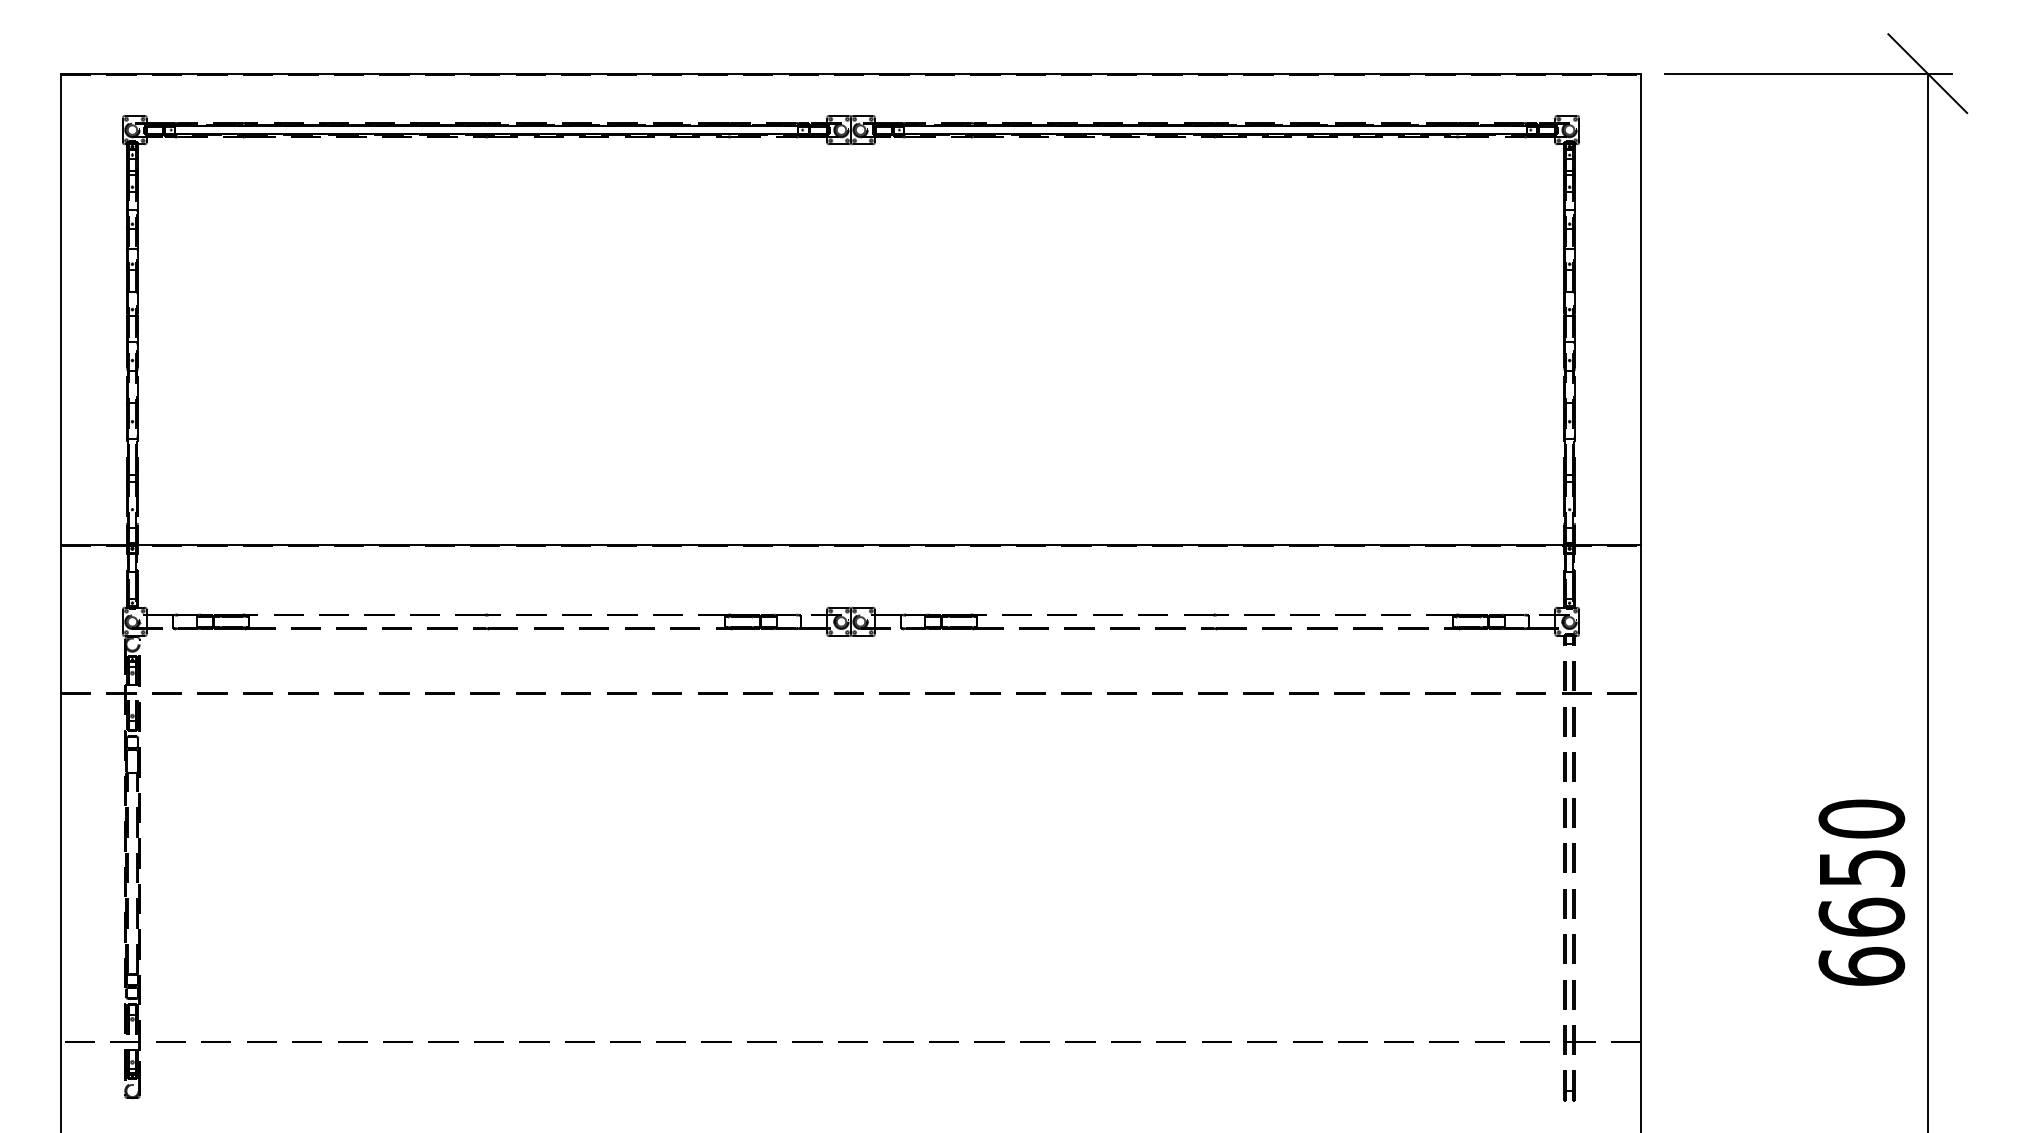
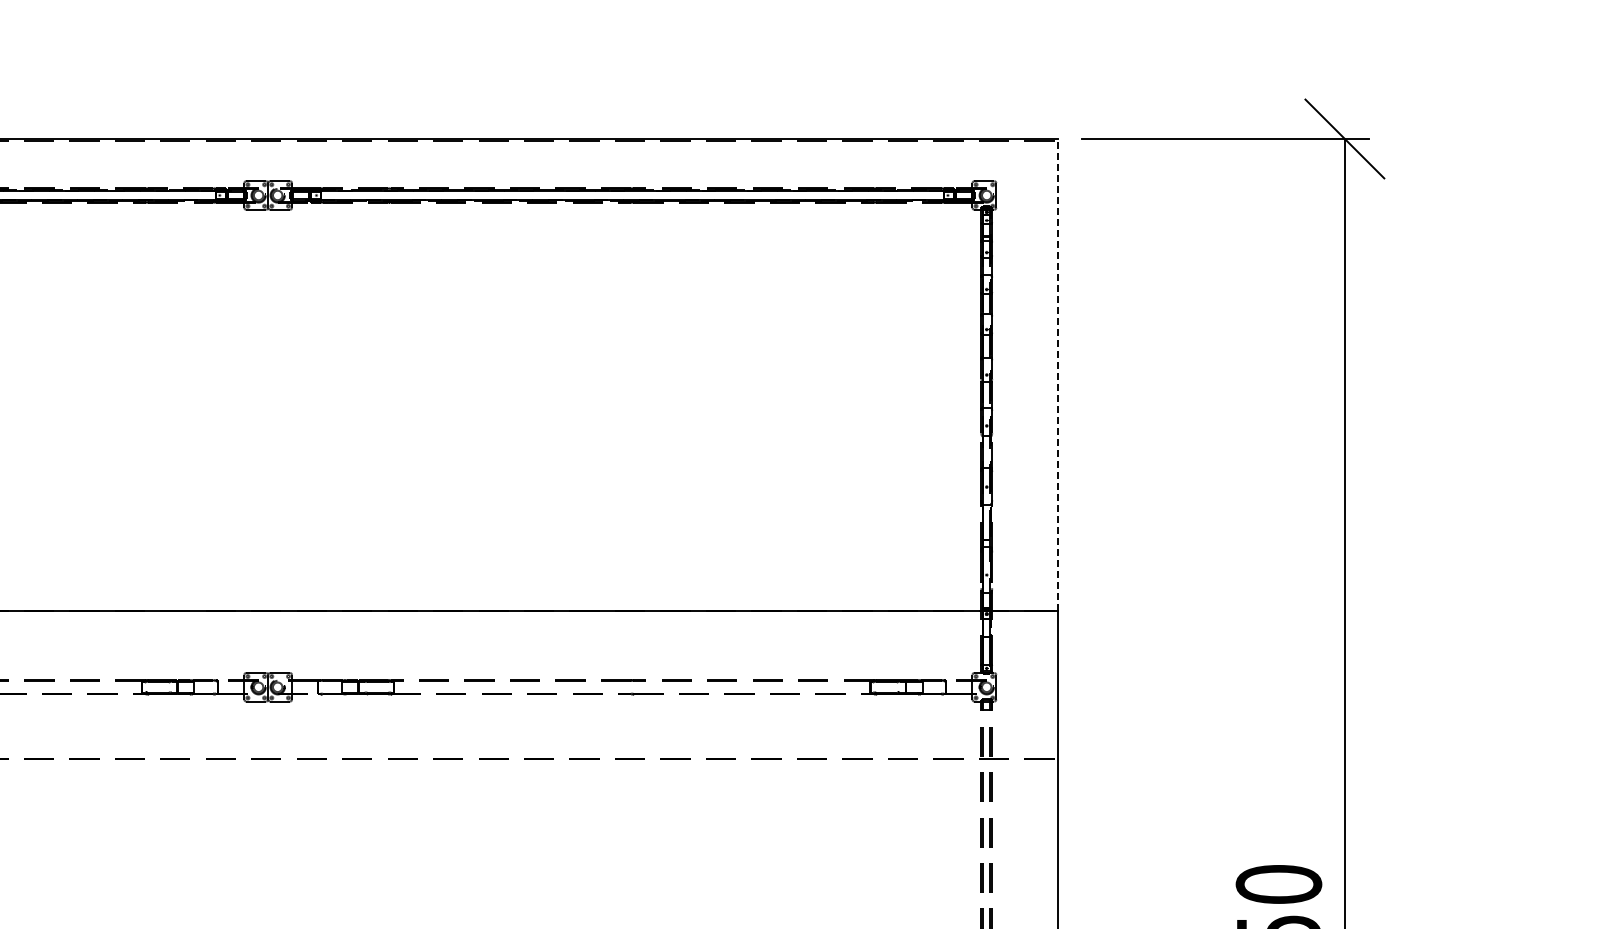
line: (1641, 309) -> (1058, 374), solid -> dashed

